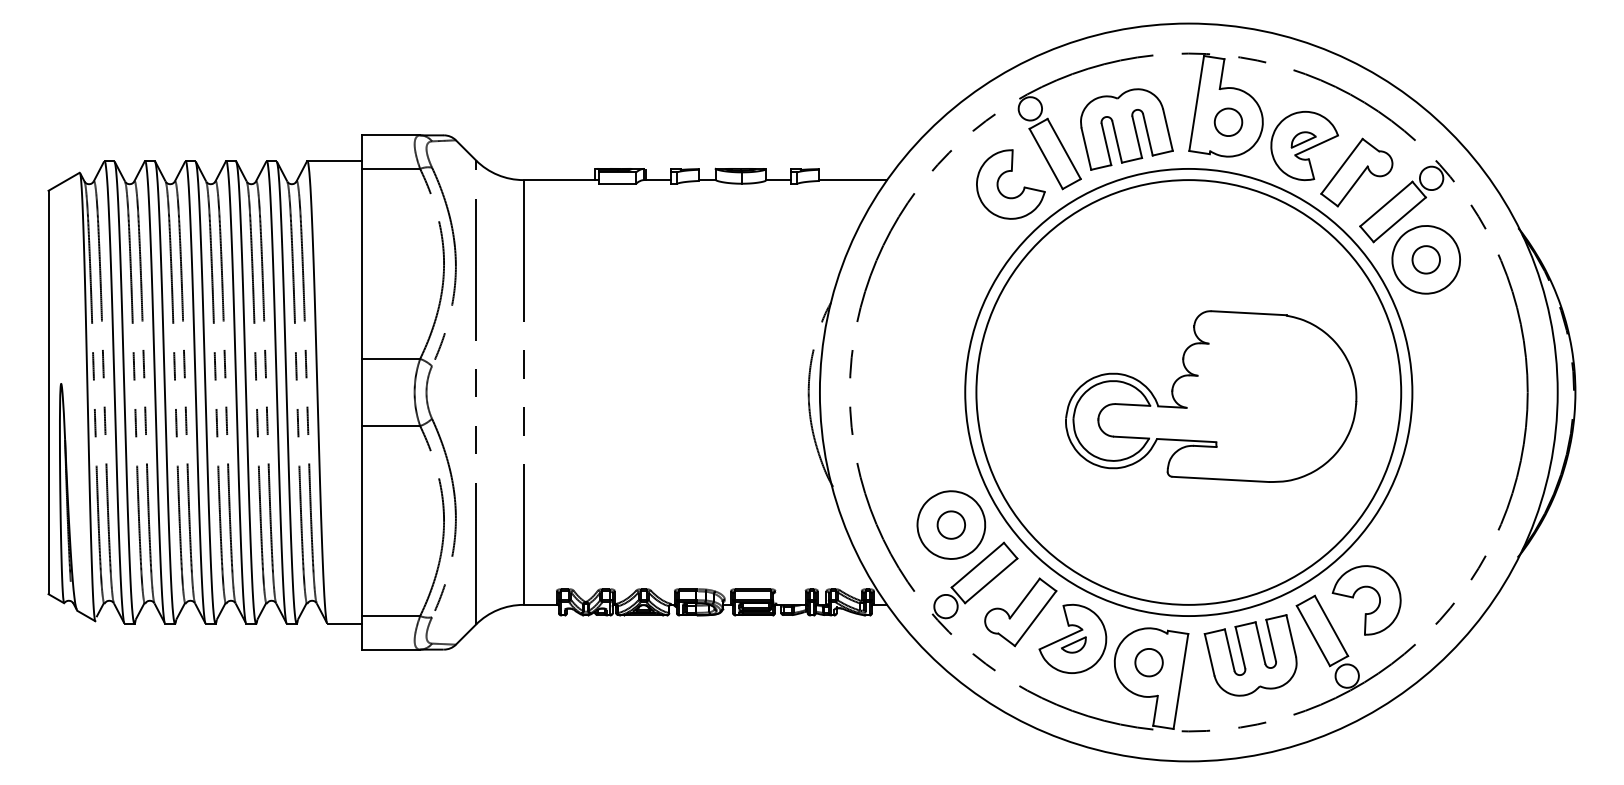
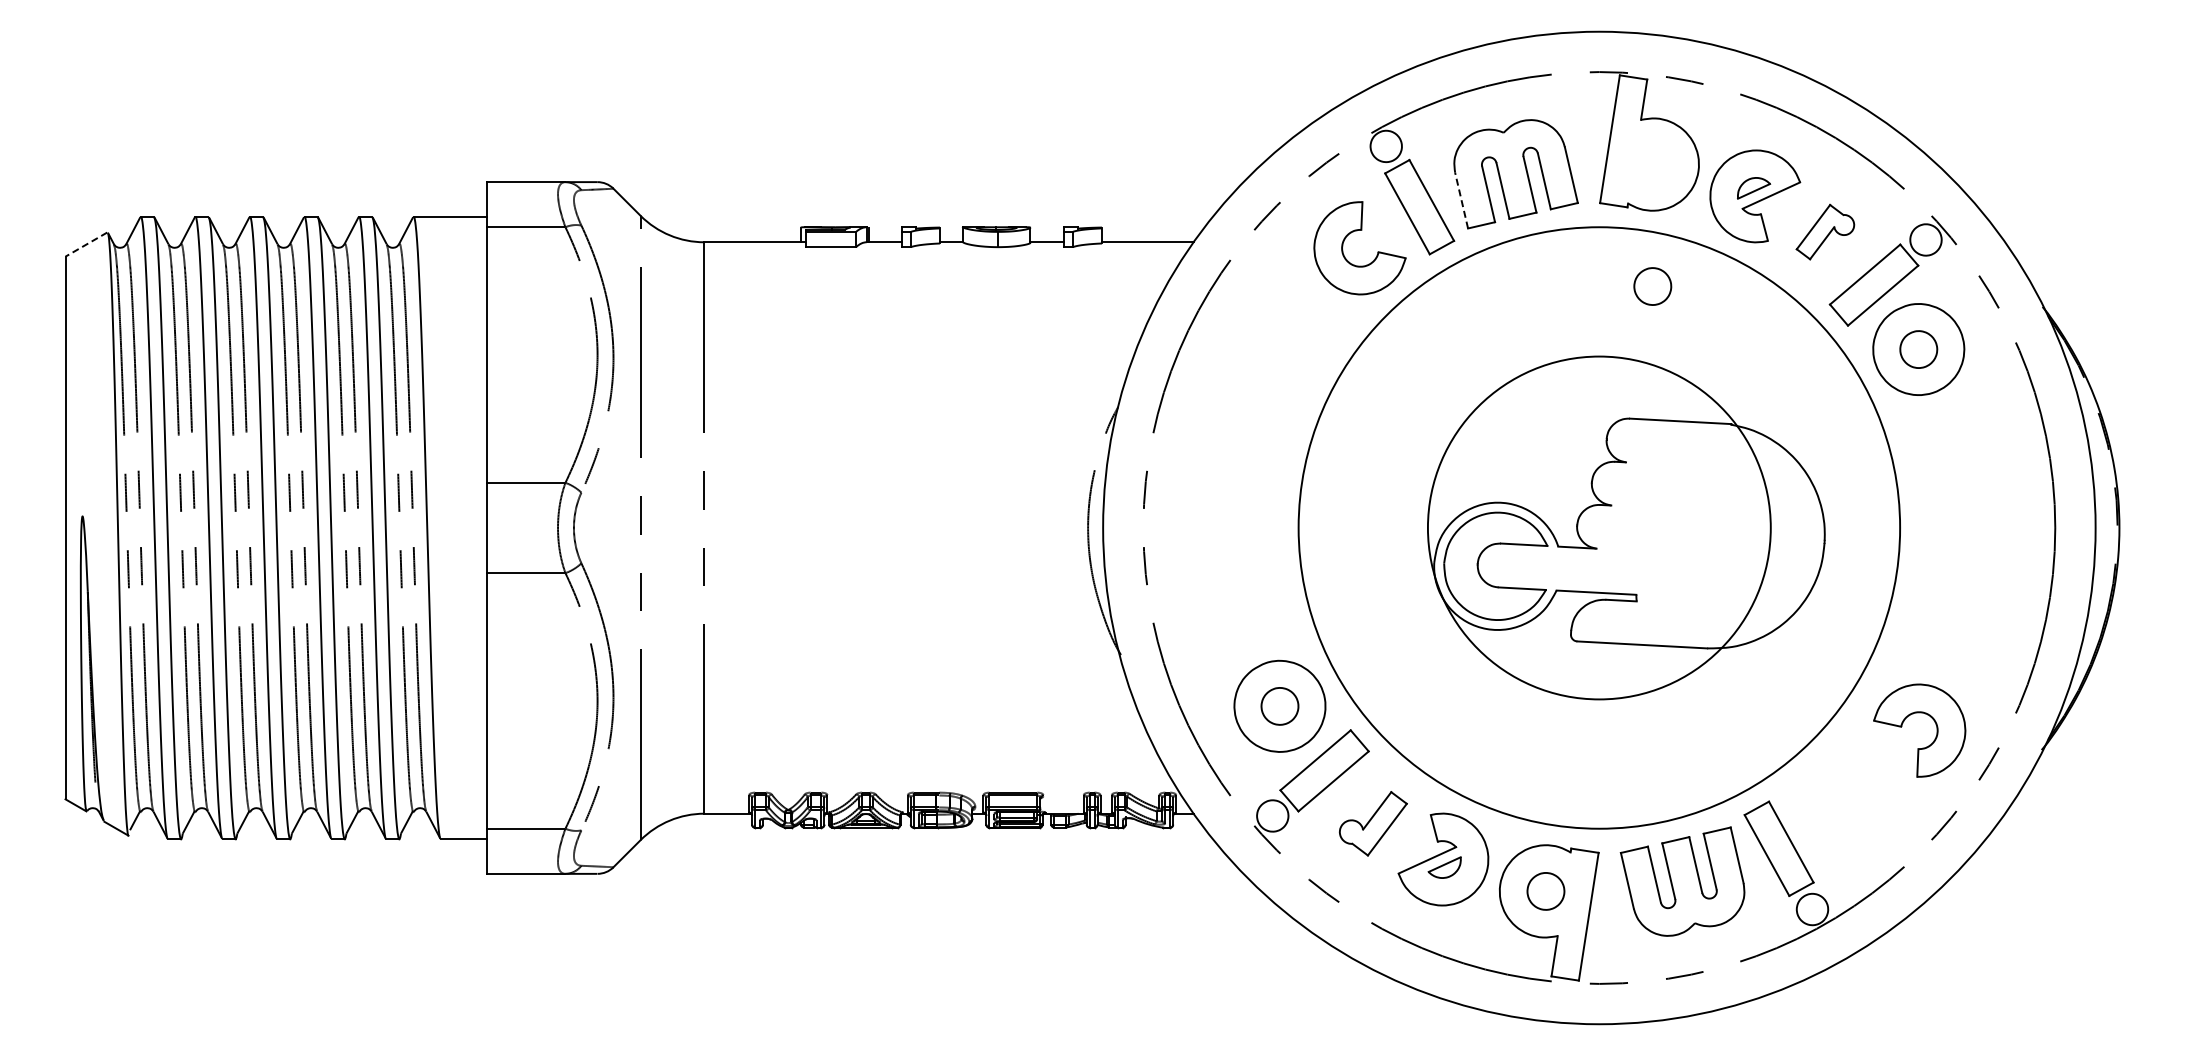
part: (1228, 122) -> (1652, 286), moved
line: (1086, 149) -> (1461, 200), solid -> dashed
part: (1356, 172) -> (1825, 231), size x0.6
line: (63, 181) -> (85, 244), solid -> dashed
circle: (1188, 392) -> (1599, 527), size x0.6
part: (1375, 591) -> (1931, 718), moved
part: (1020, 612) -> (1373, 823), size x0.7

